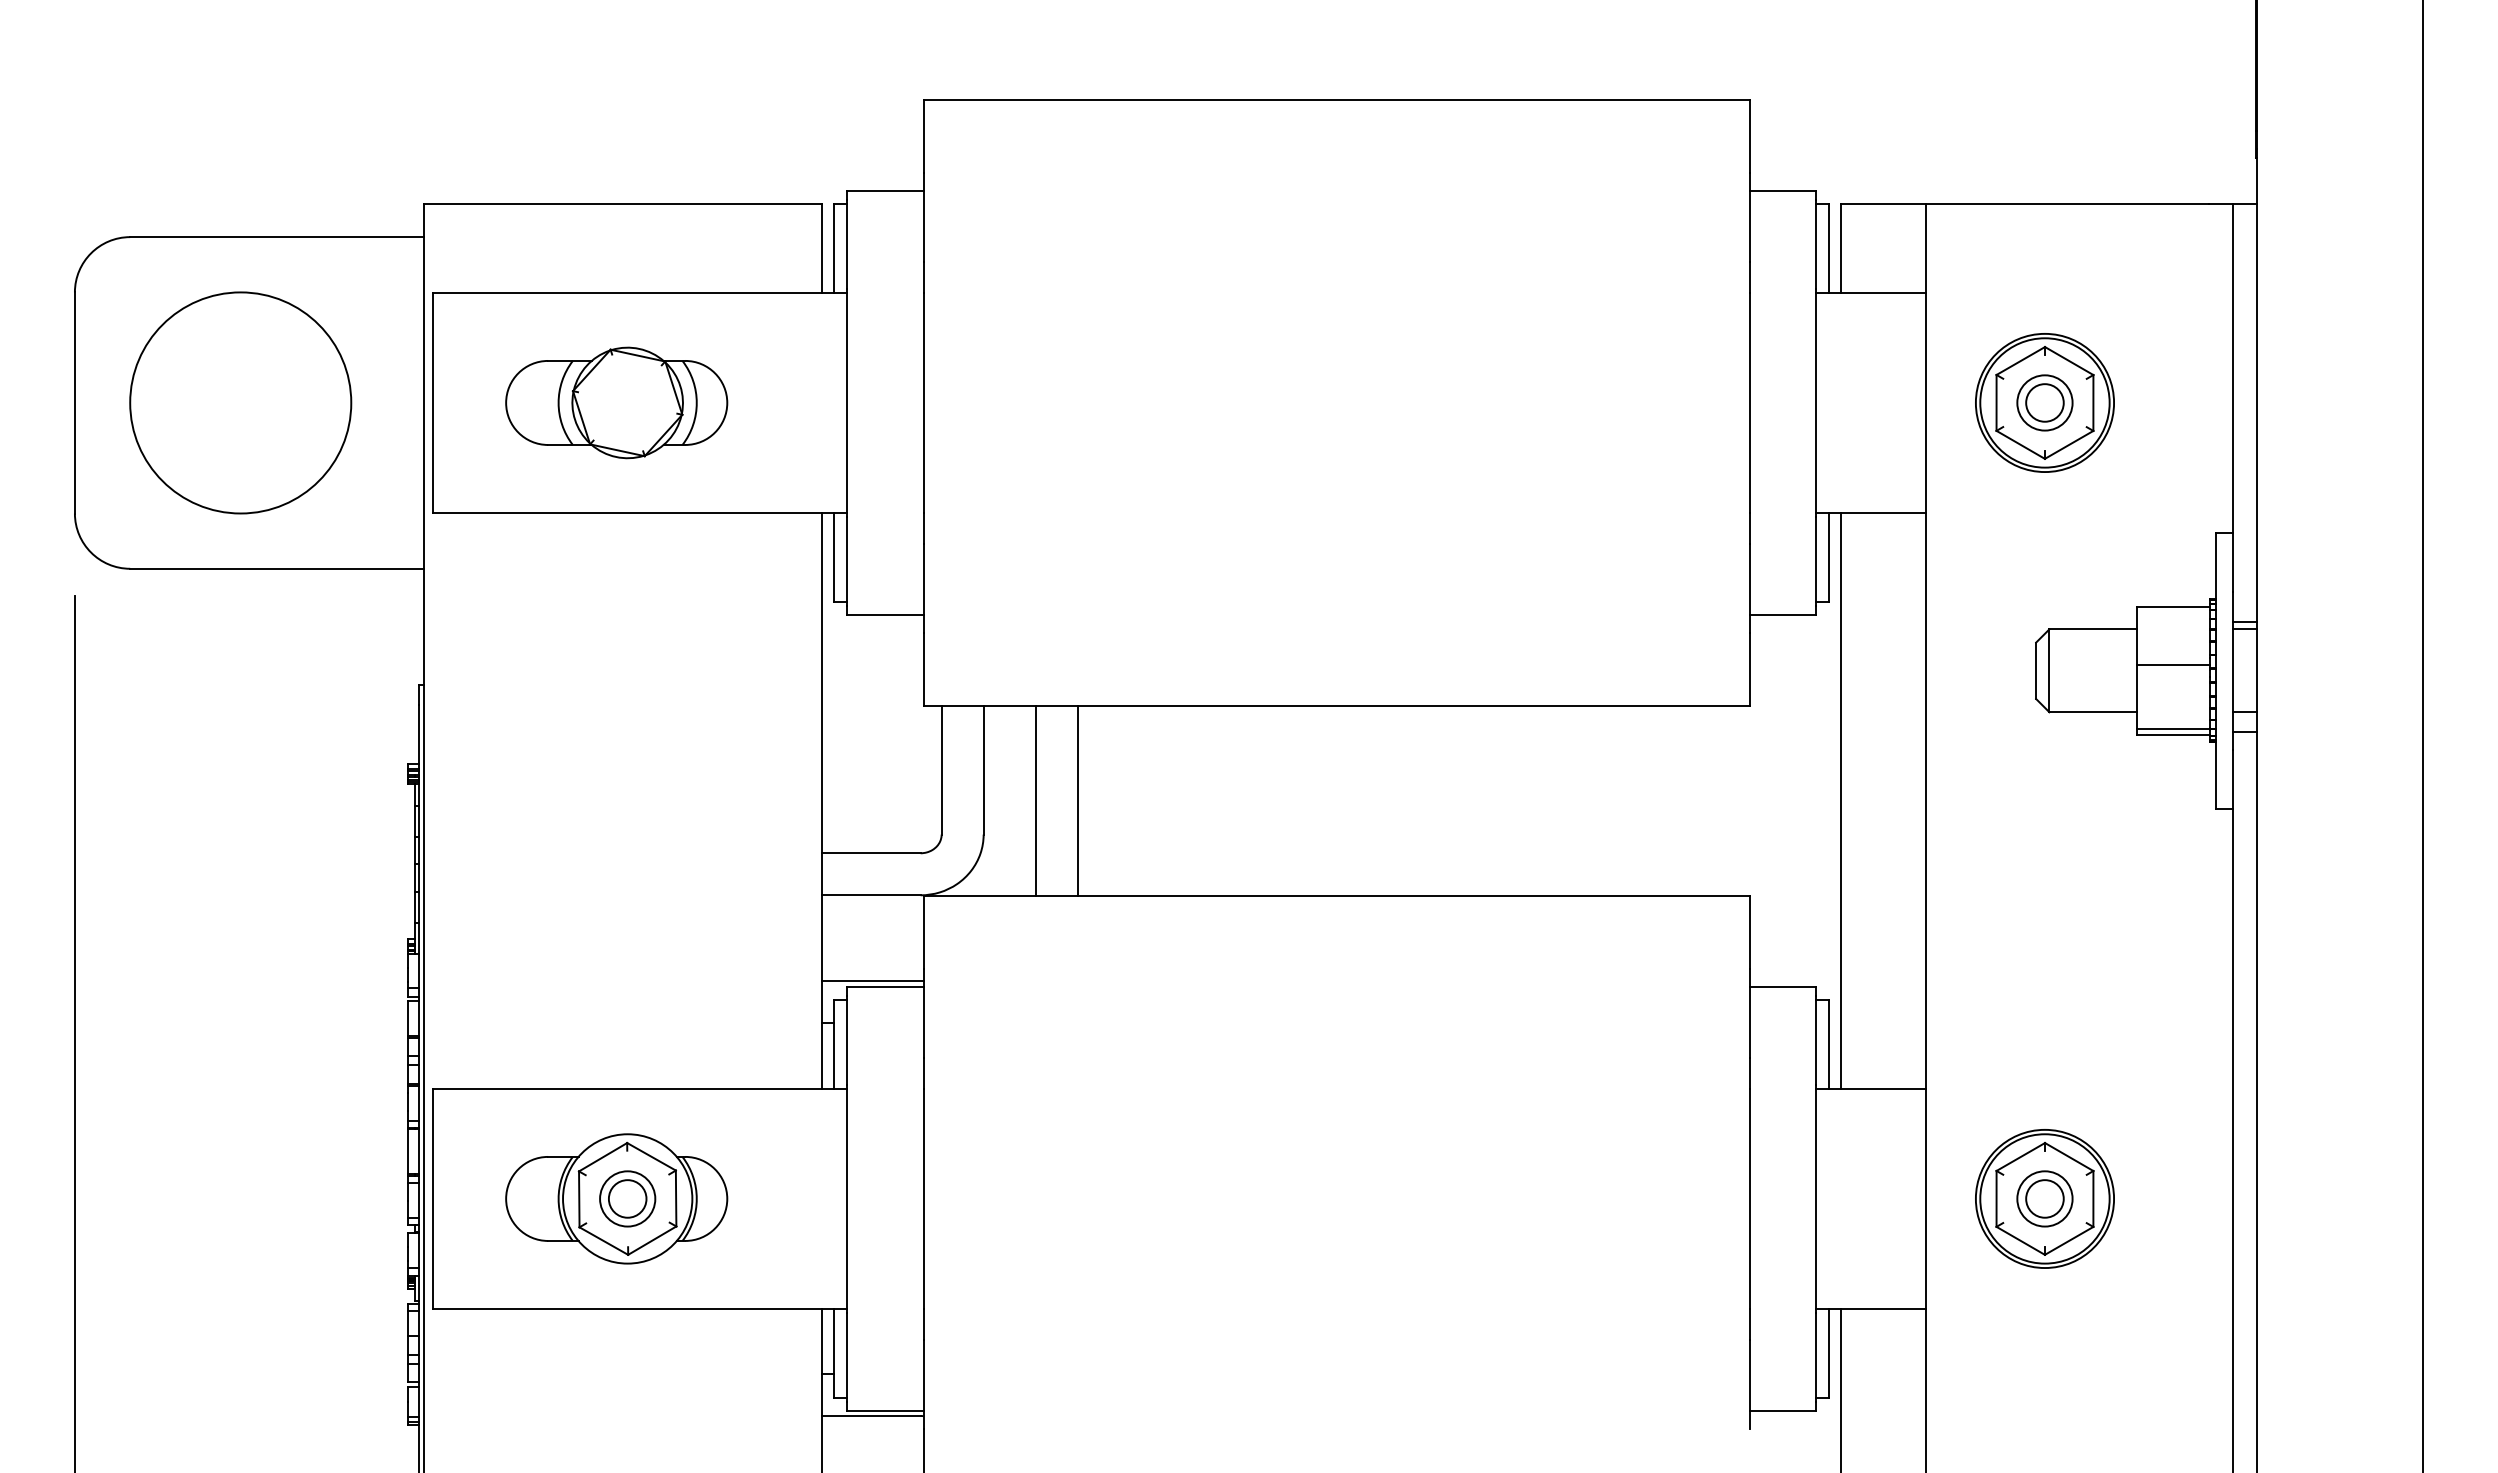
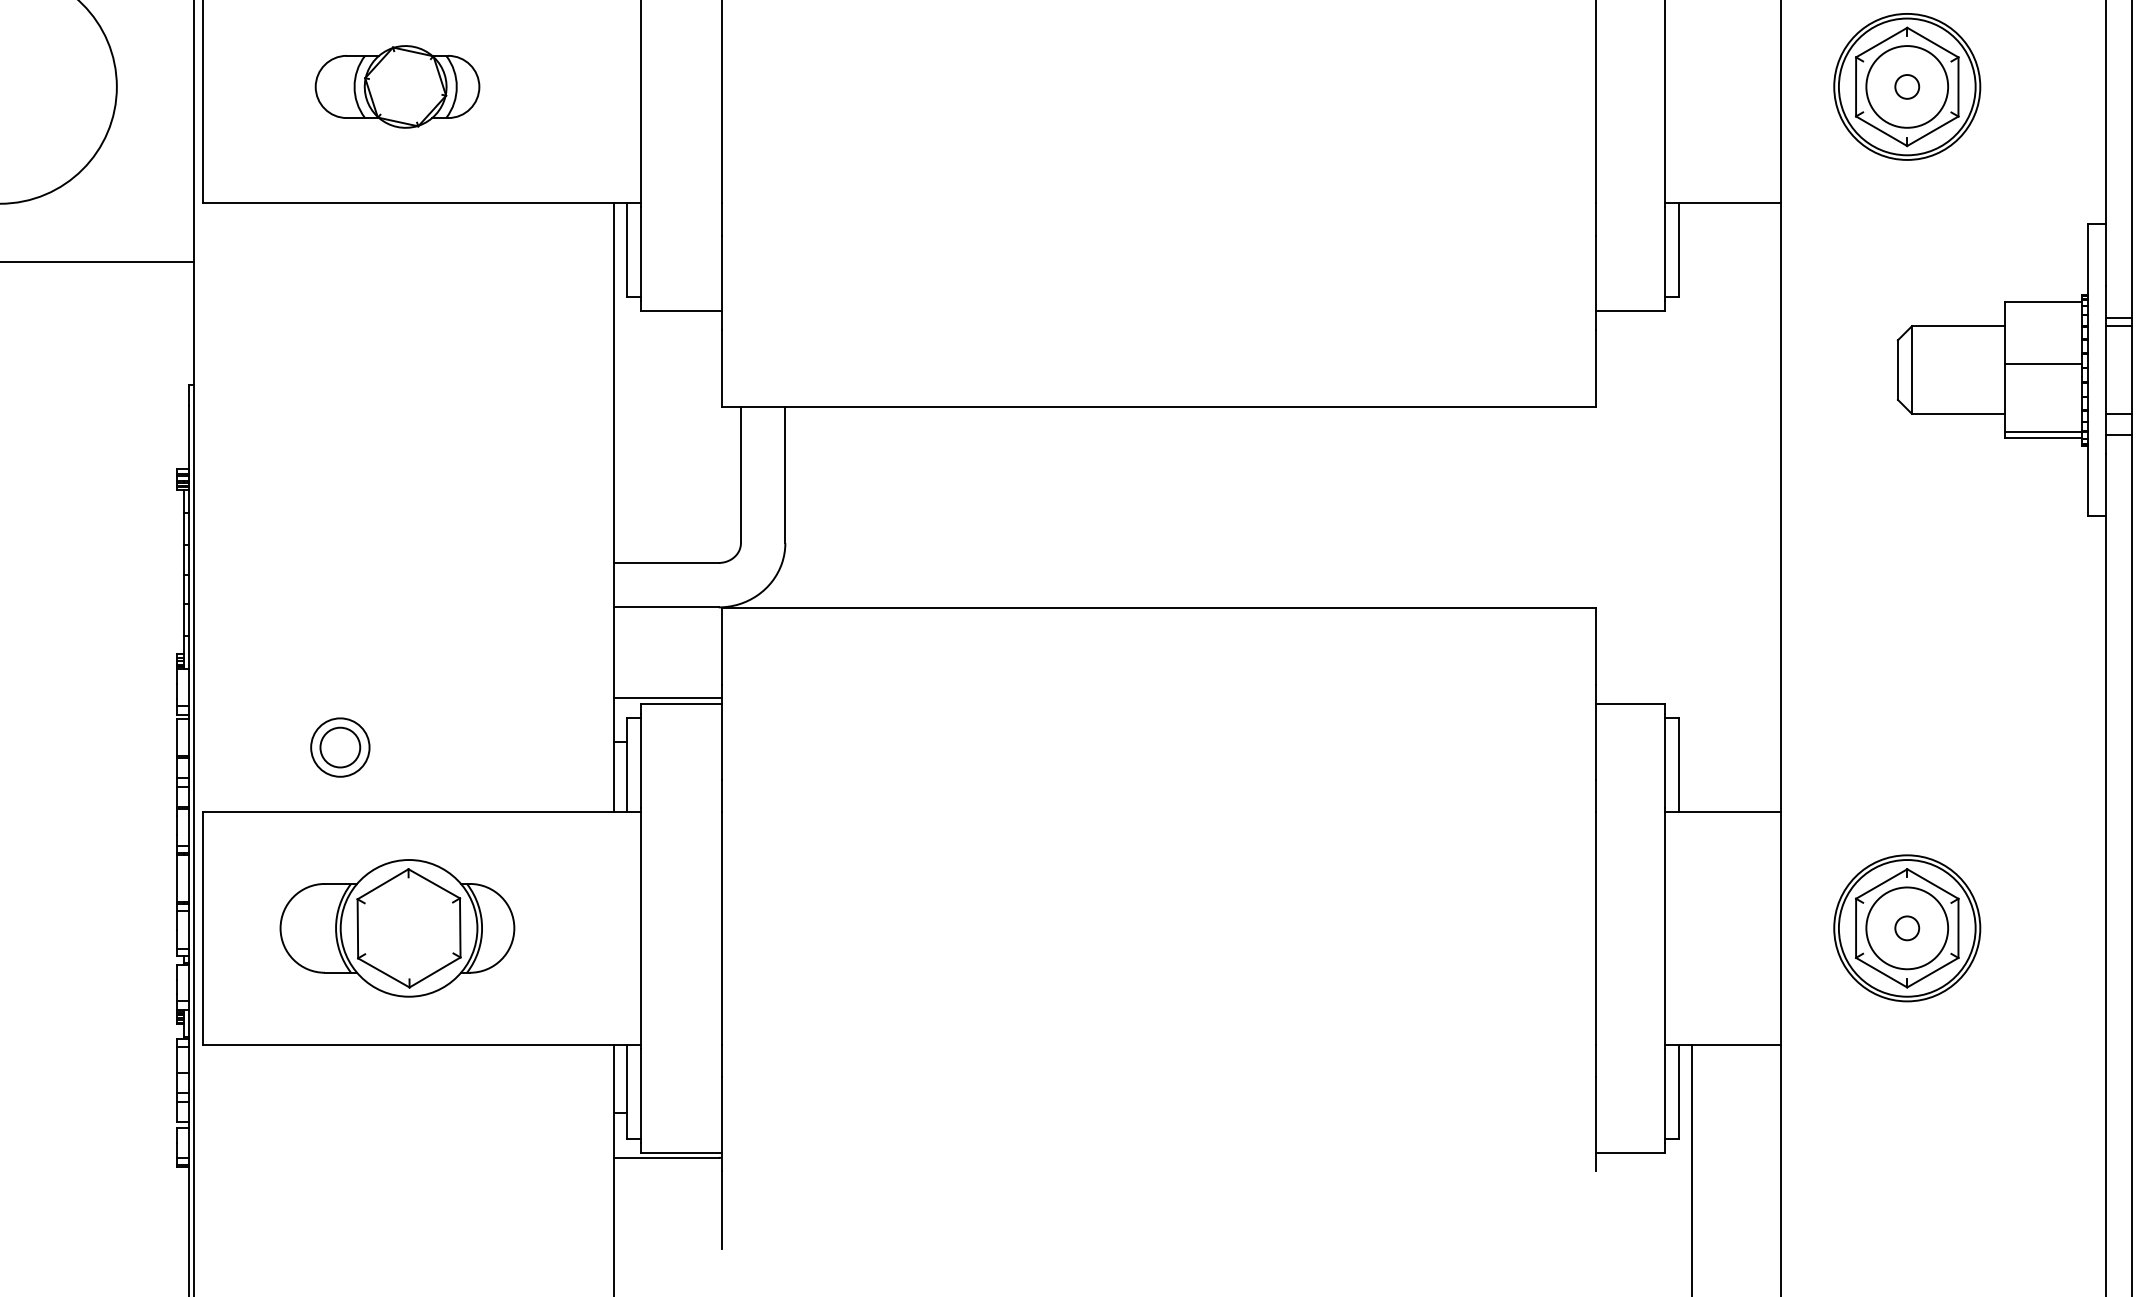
part: (616, 402) -> (397, 86), size x0.7
circle: (2044, 402) -> (1906, 86), size x0.6
circle: (2044, 402) -> (1906, 86), size x1.4
line: (1035, 800) -> (840, 507), removed
line: (1077, 800) -> (884, 507), removed
line: (1841, 800) -> (1692, 507), removed
part: (627, 1198) -> (340, 747), moved
circle: (2044, 1198) -> (1906, 927), size x0.6
circle: (2044, 1198) -> (1906, 927), size x1.4

